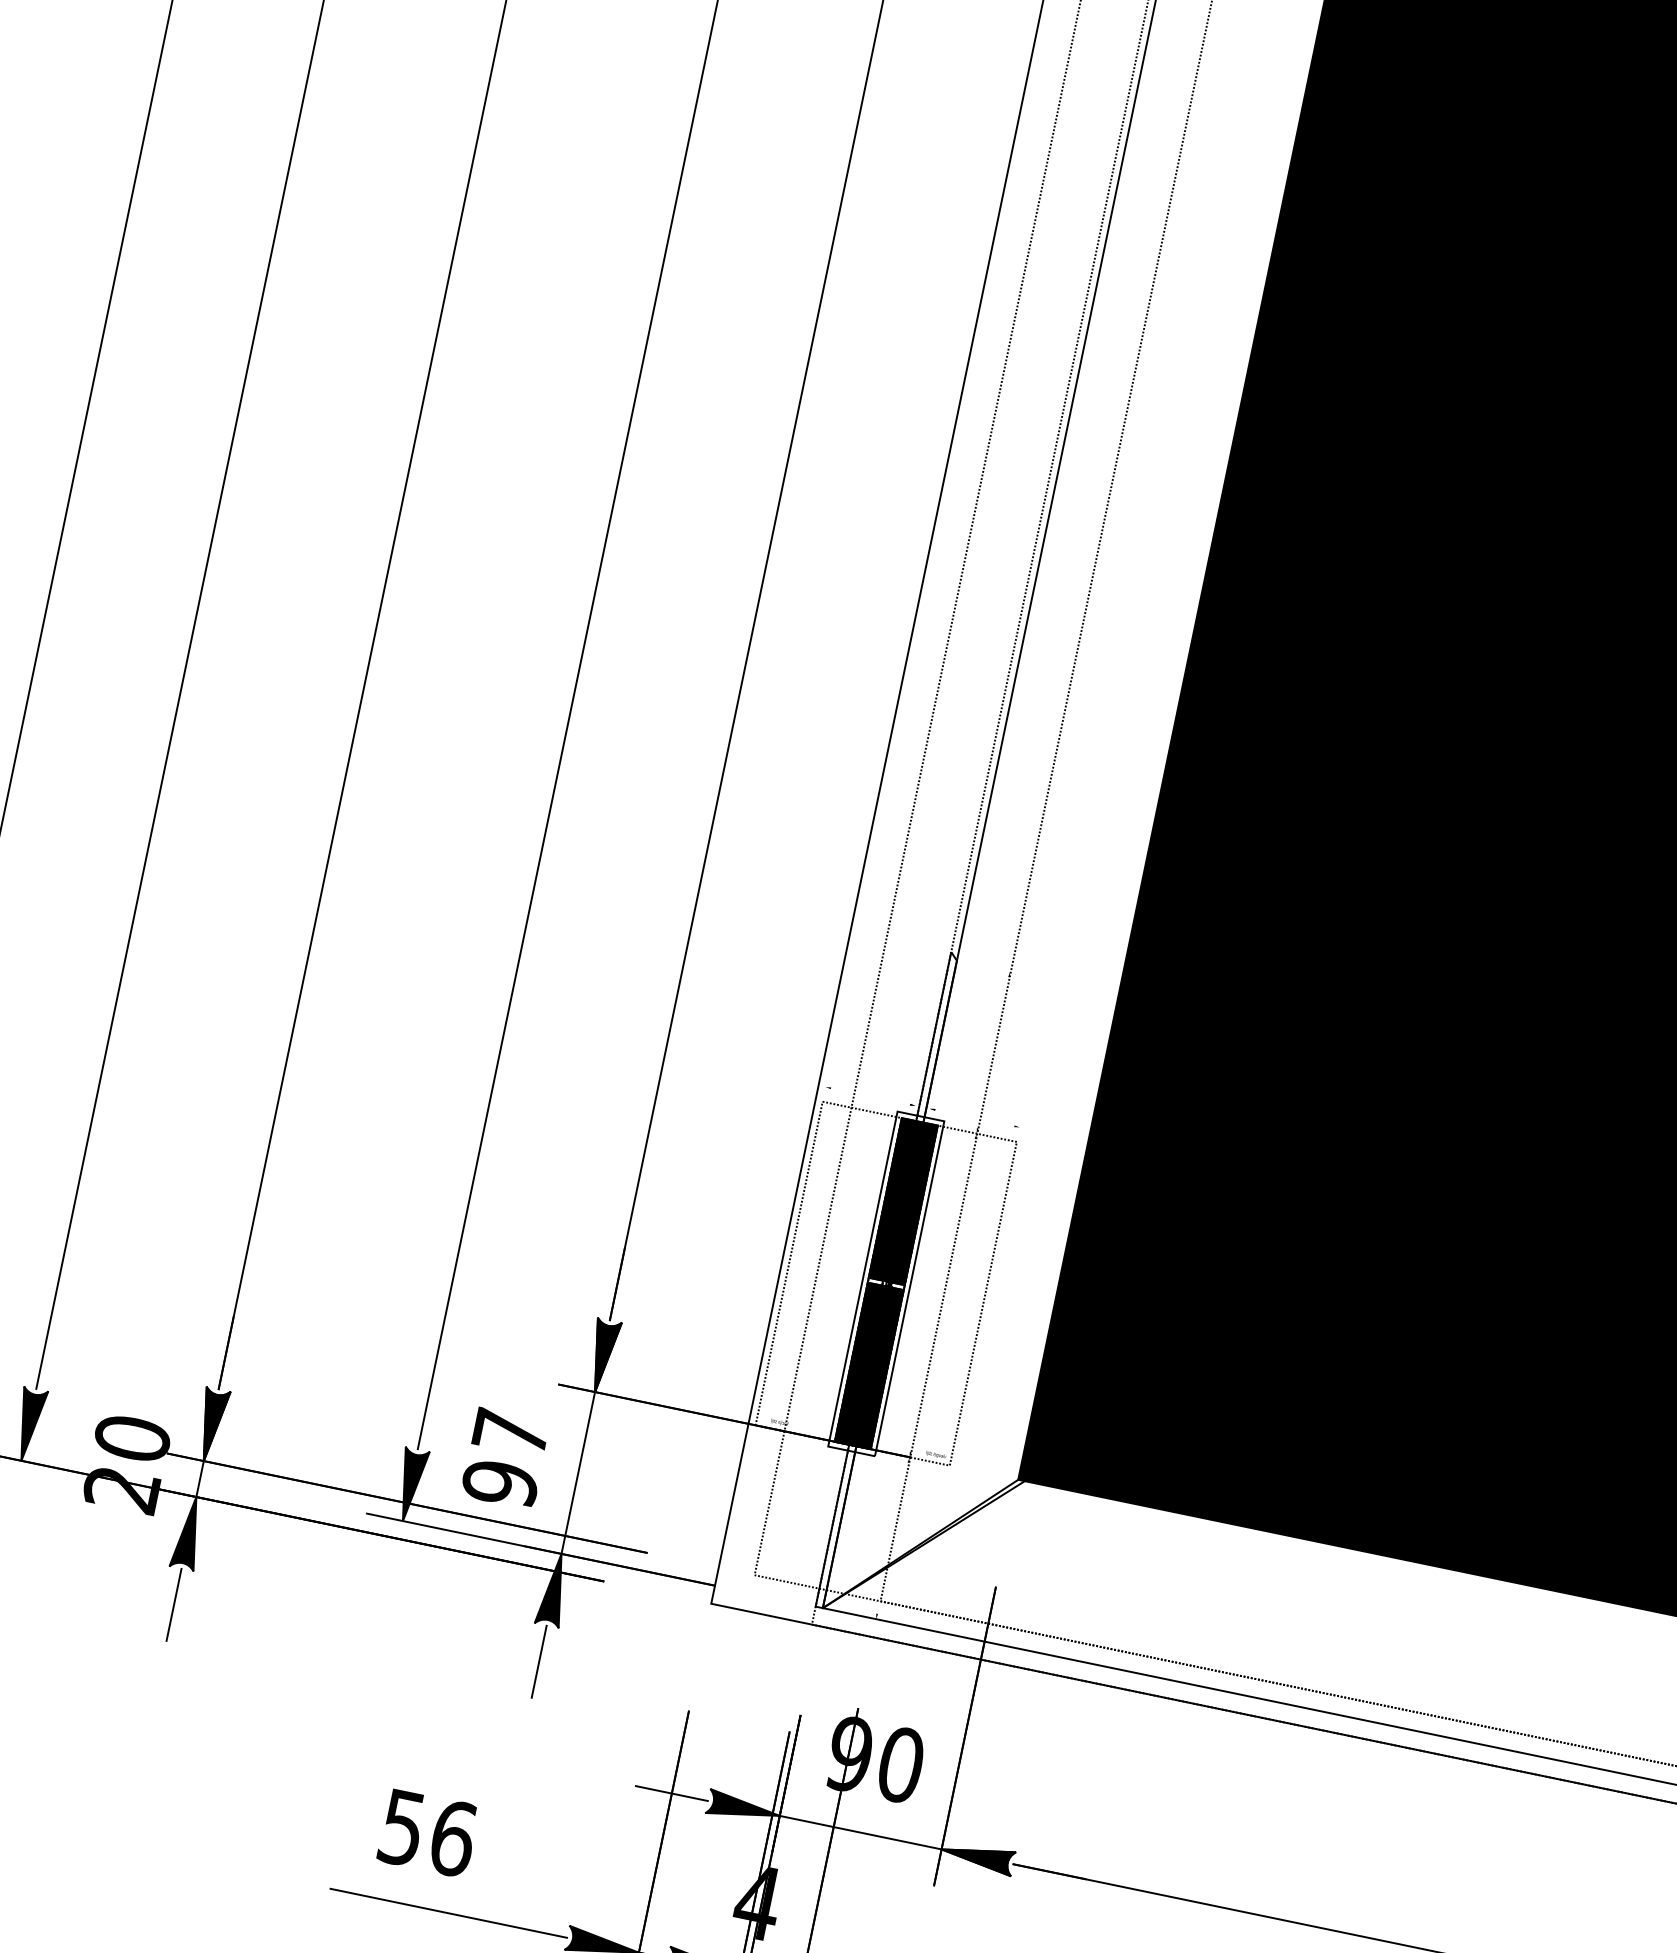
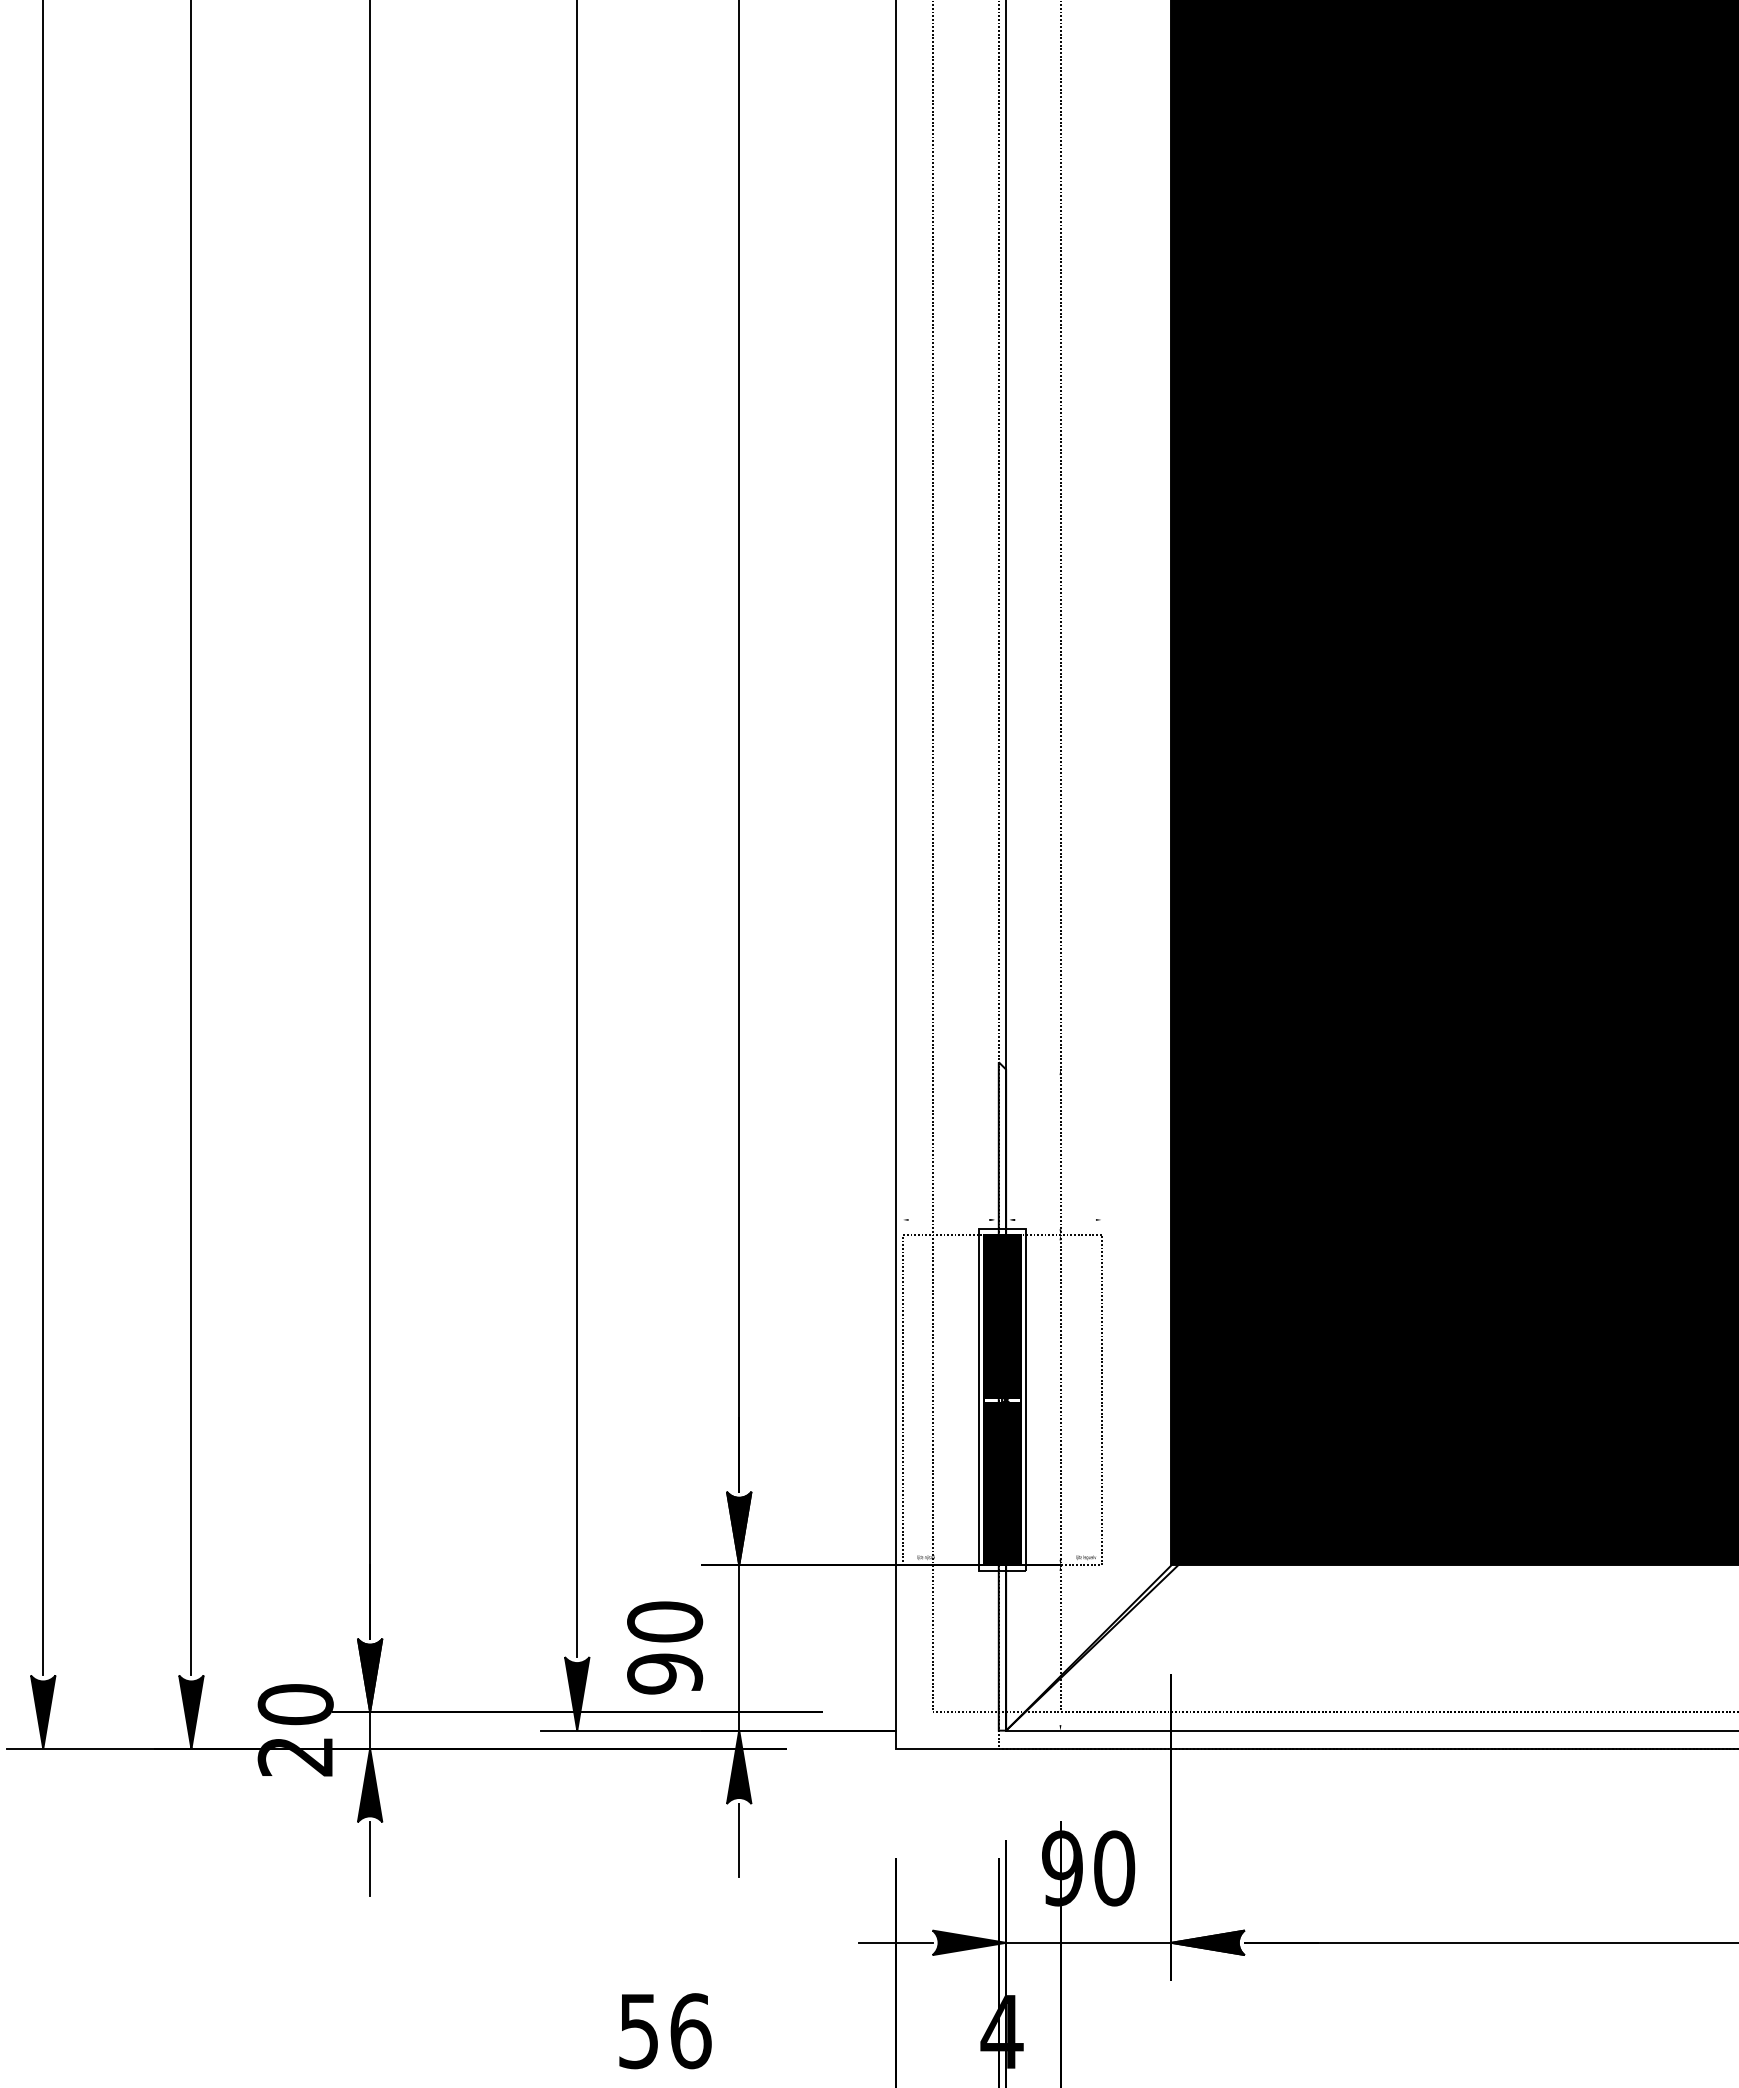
text: (511, 1432) -> (665, 1621), 97 -> 90

